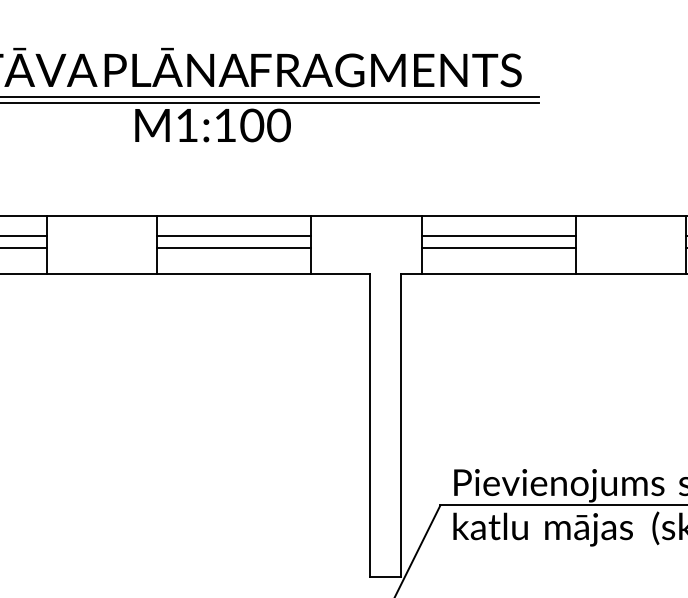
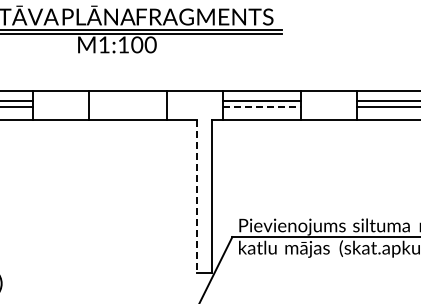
line: (234, 235) -> (128, 100), removed
line: (234, 247) -> (128, 106), removed
line: (497, 247) -> (261, 106), solid -> dashed
line: (369, 425) -> (196, 196), solid -> dashed

